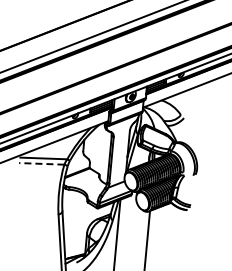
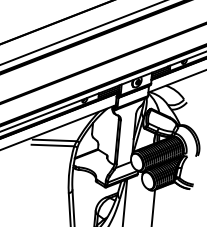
line: (41, 163) -> (52, 145), dashed -> solid

